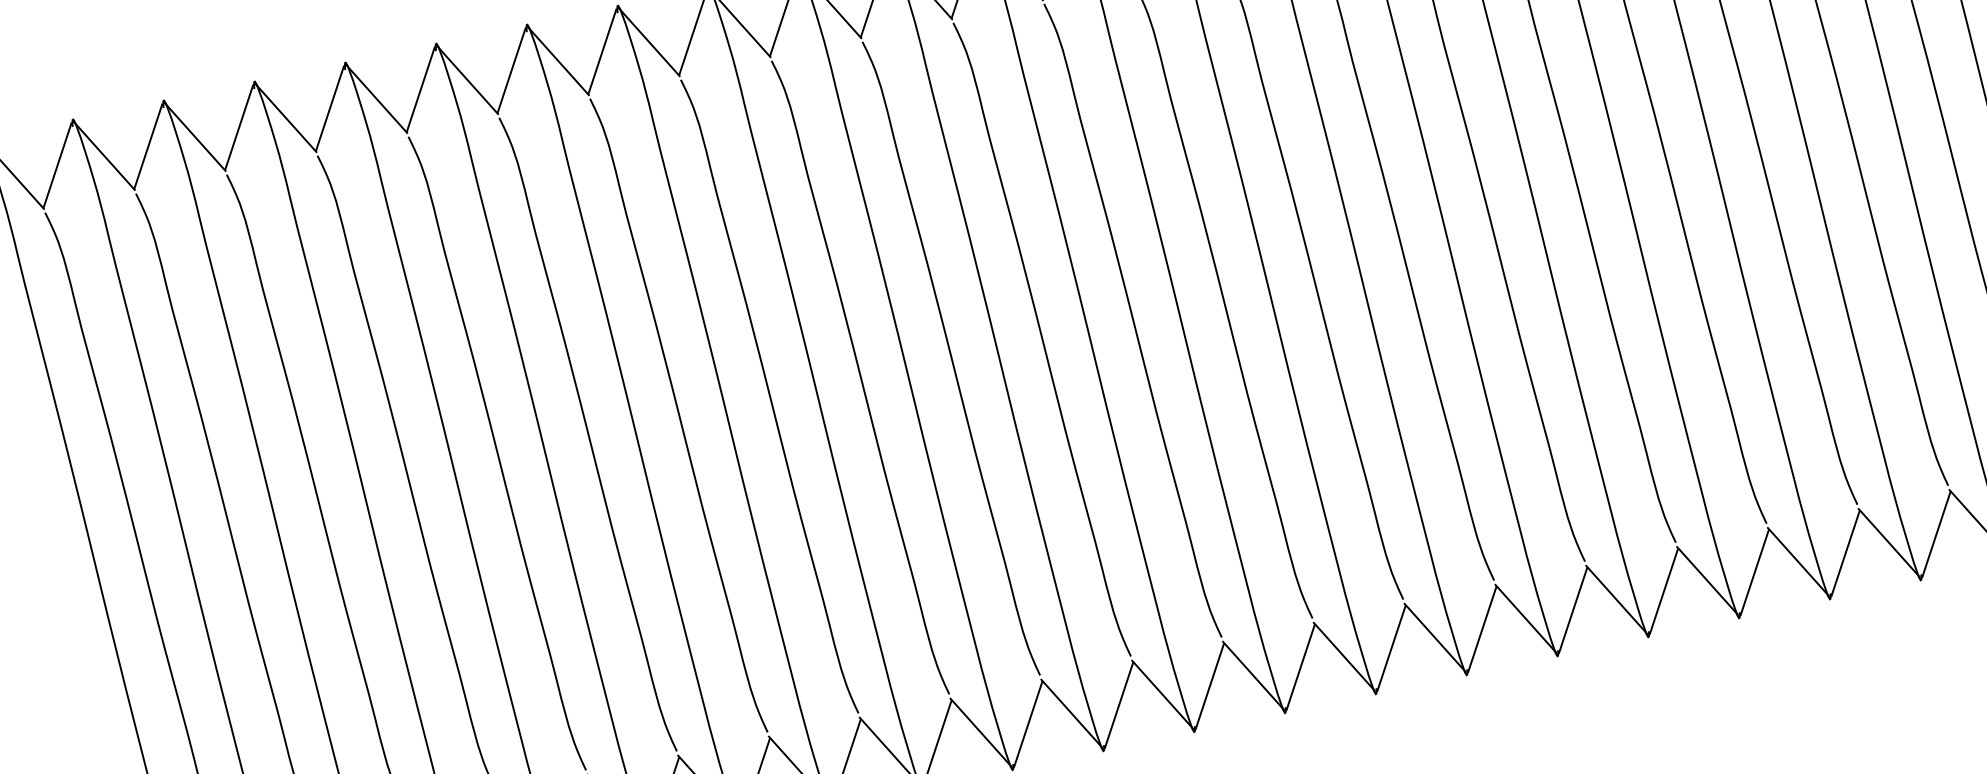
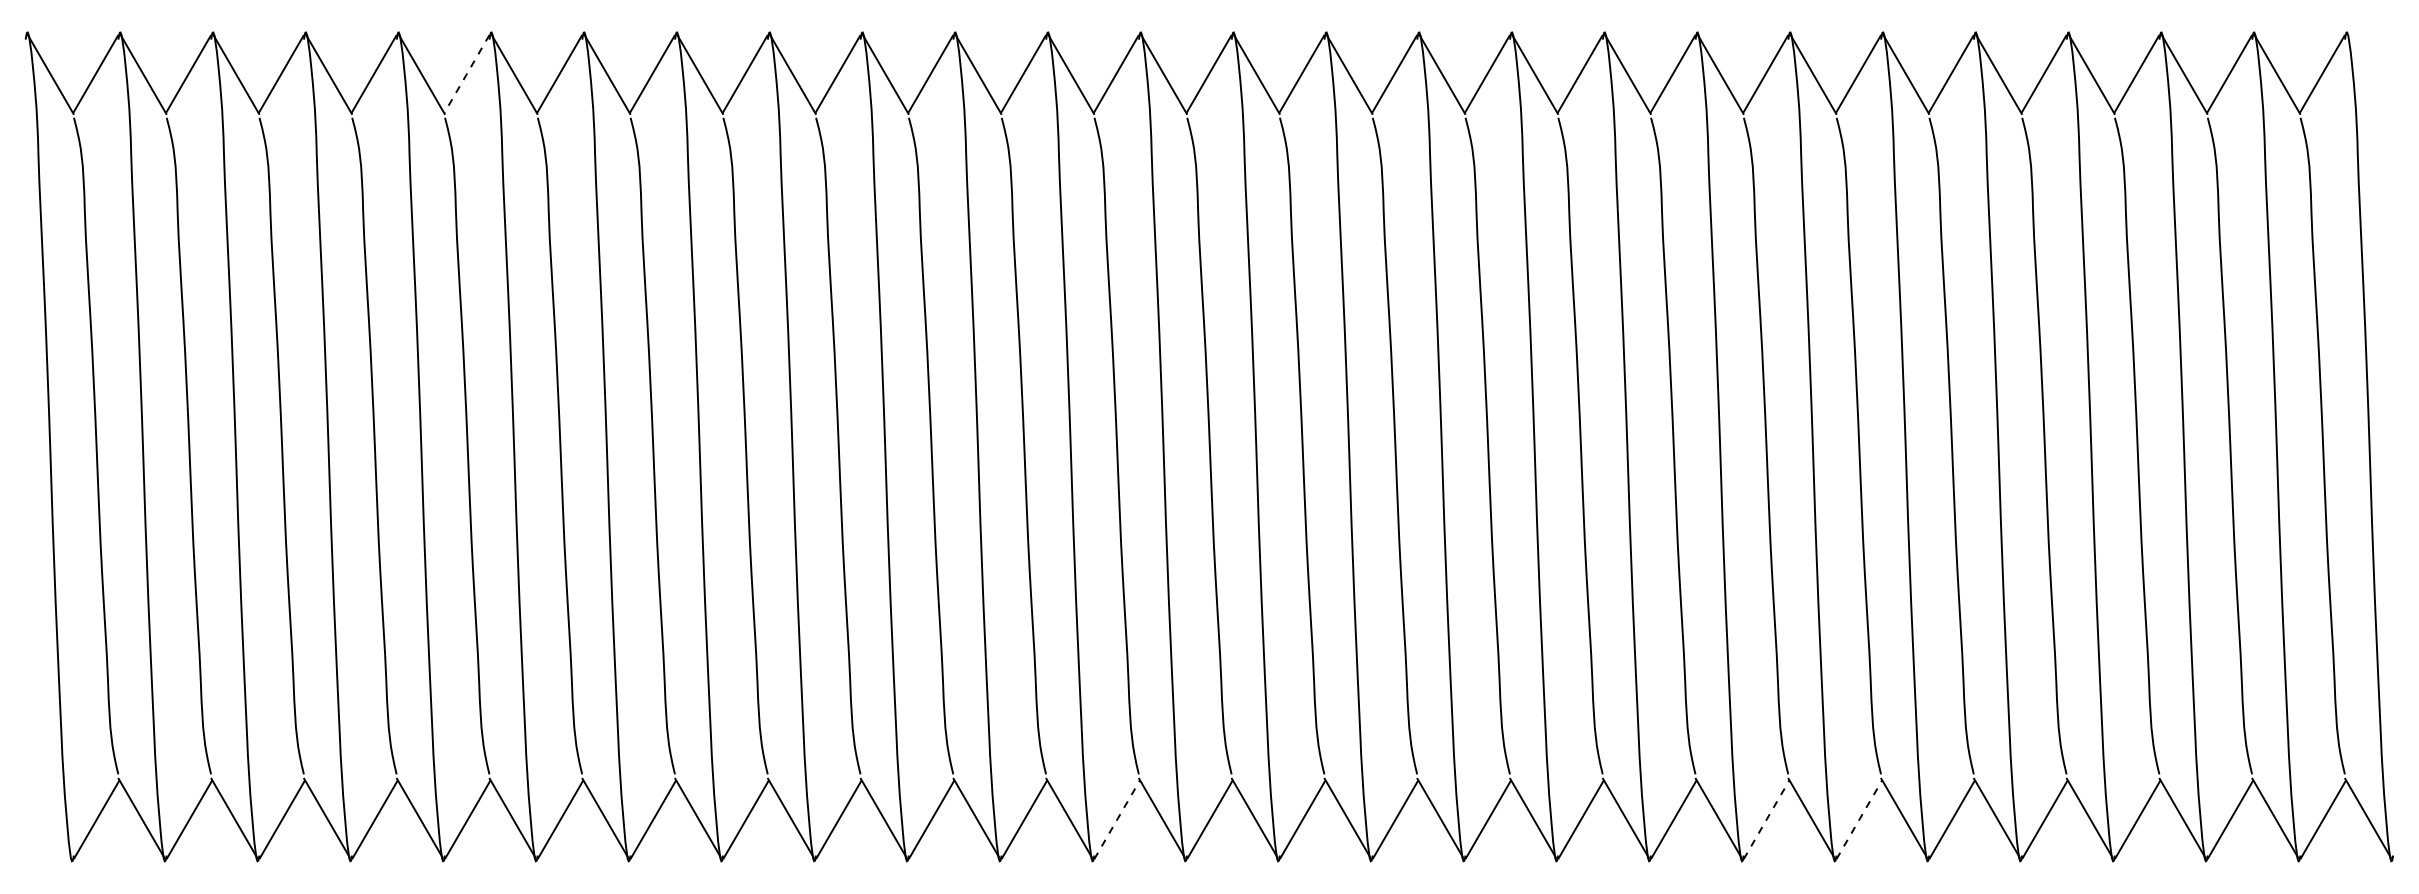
line: (420, 89) -> (466, 74), solid -> dashed
line: (1936, 533) -> (1859, 818), solid -> dashed
line: (1846, 552) -> (1767, 818), solid -> dashed
line: (1209, 685) -> (1117, 818), solid -> dashed

